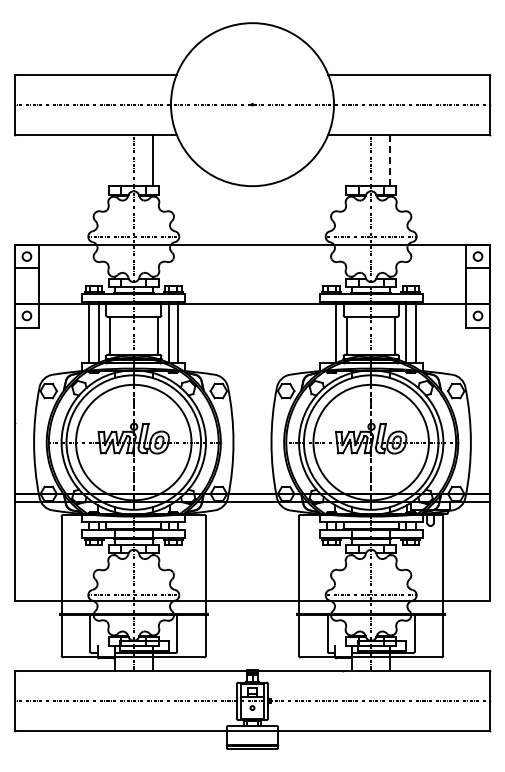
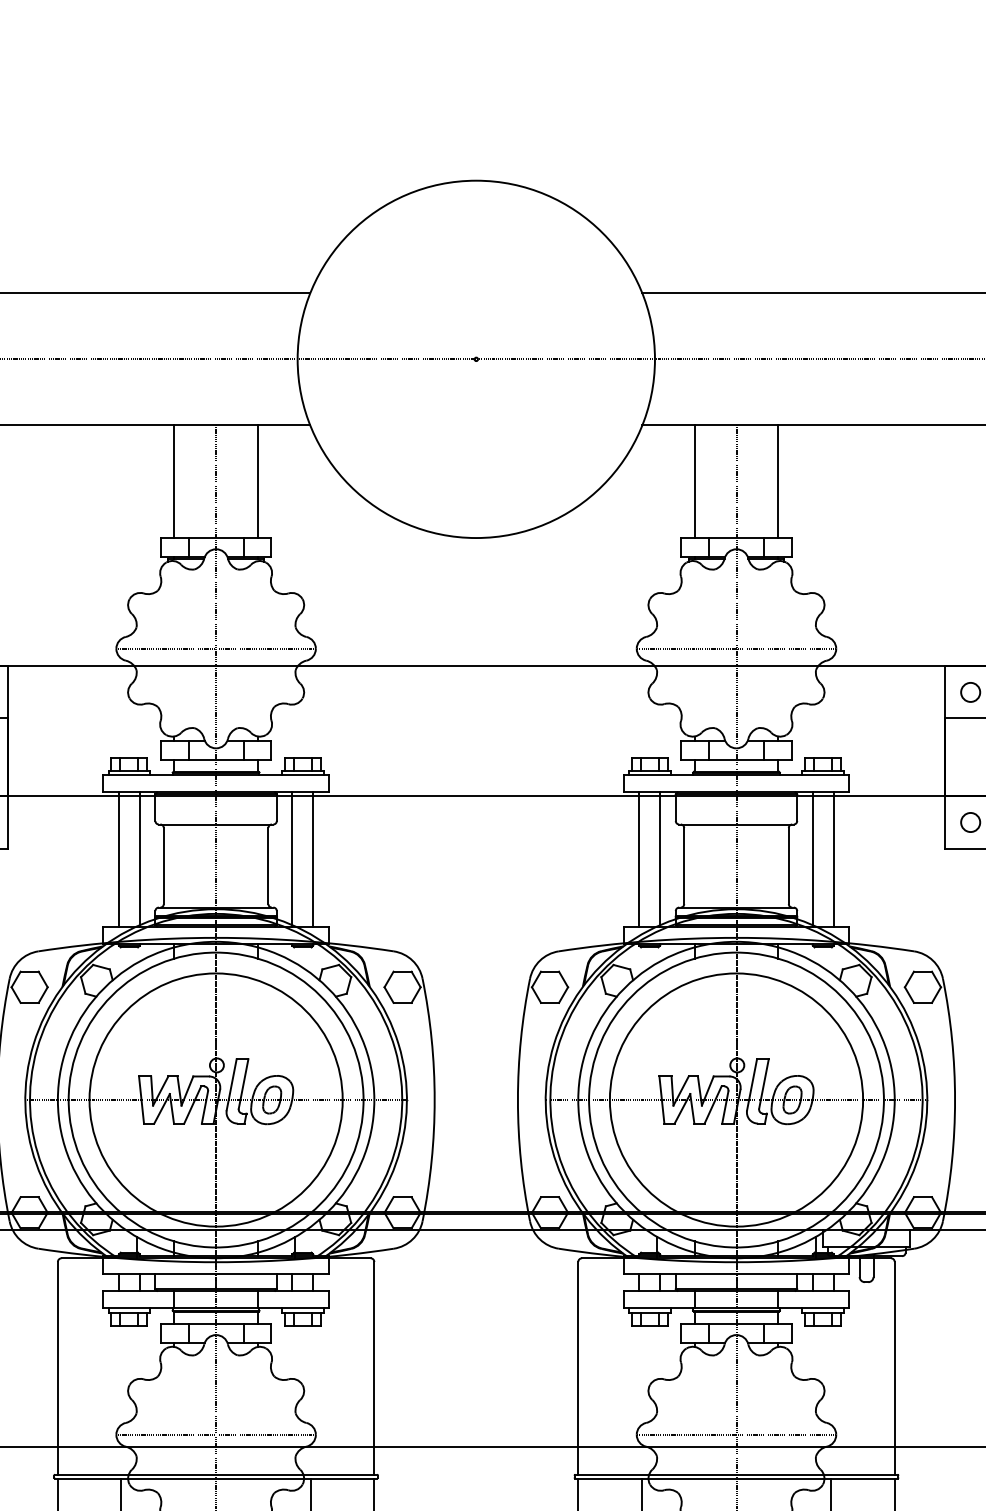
line: (114, 160) -> (173, 481), added
line: (352, 160) -> (695, 481), added
line: (390, 160) -> (778, 481), dashed -> solid
line: (326, 332) -> (638, 858), added

